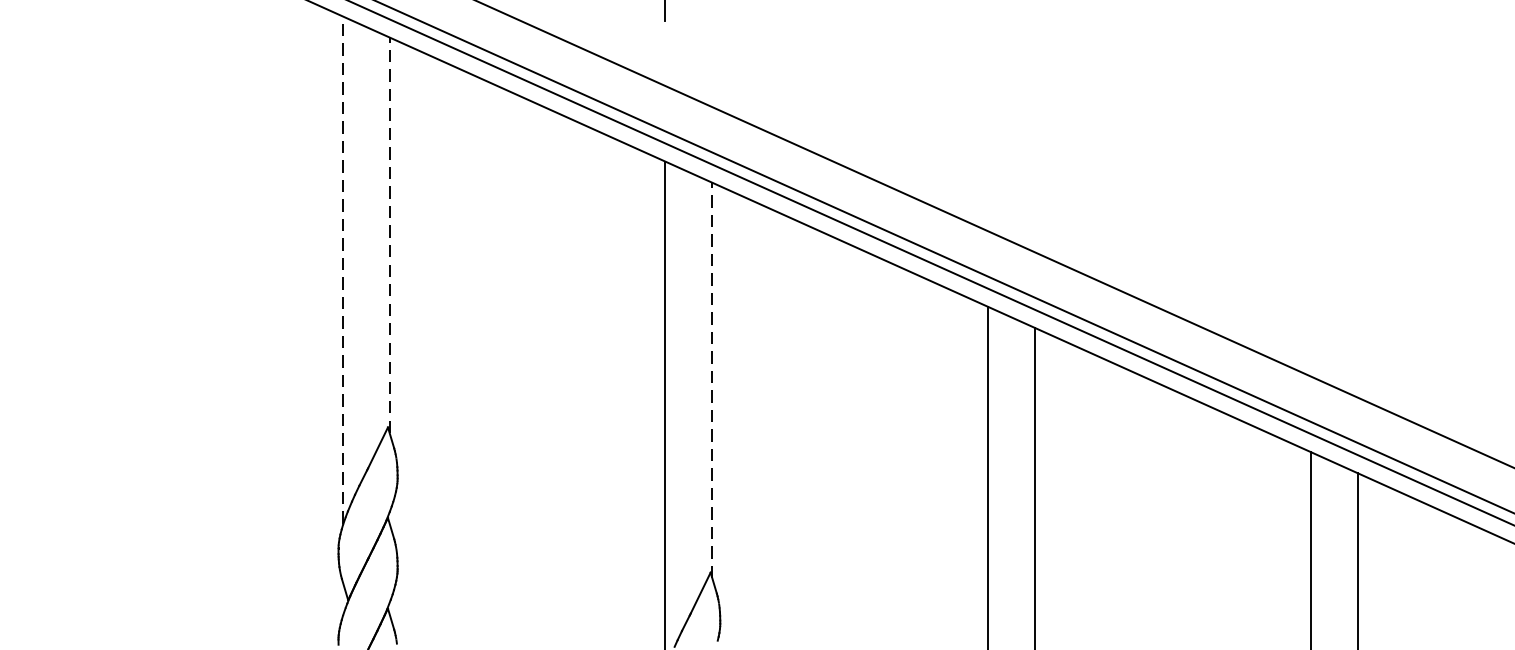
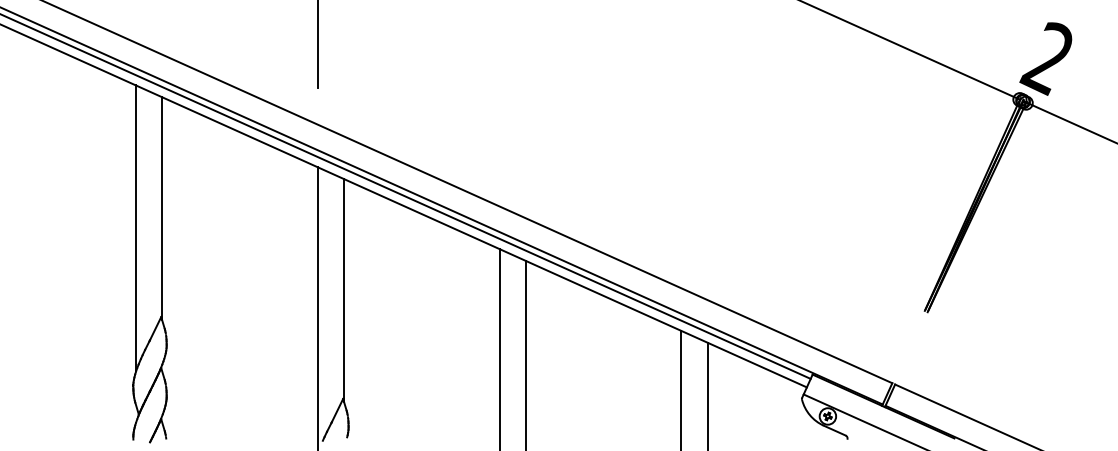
line: (390, 234) -> (162, 208), dashed -> solid
line: (342, 270) -> (135, 228), dashed -> solid
line: (713, 380) -> (344, 290), dashed -> solid

